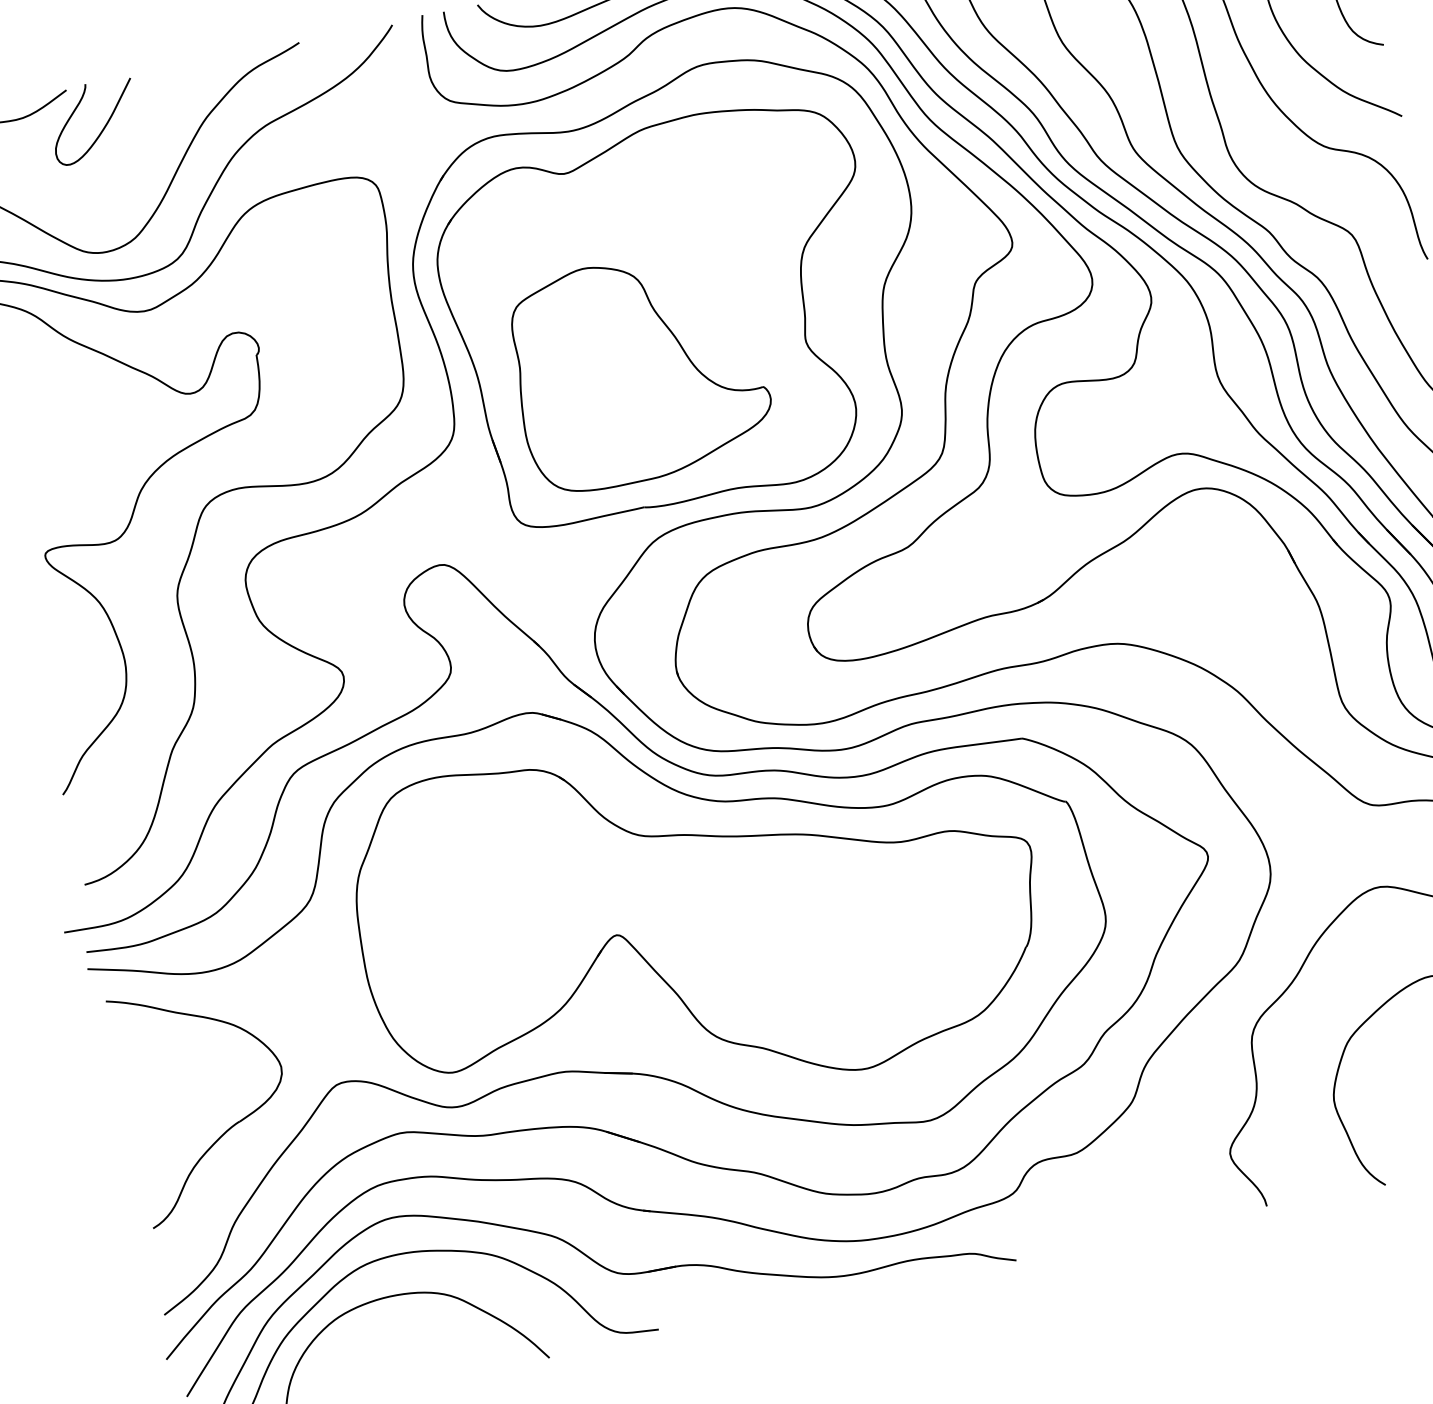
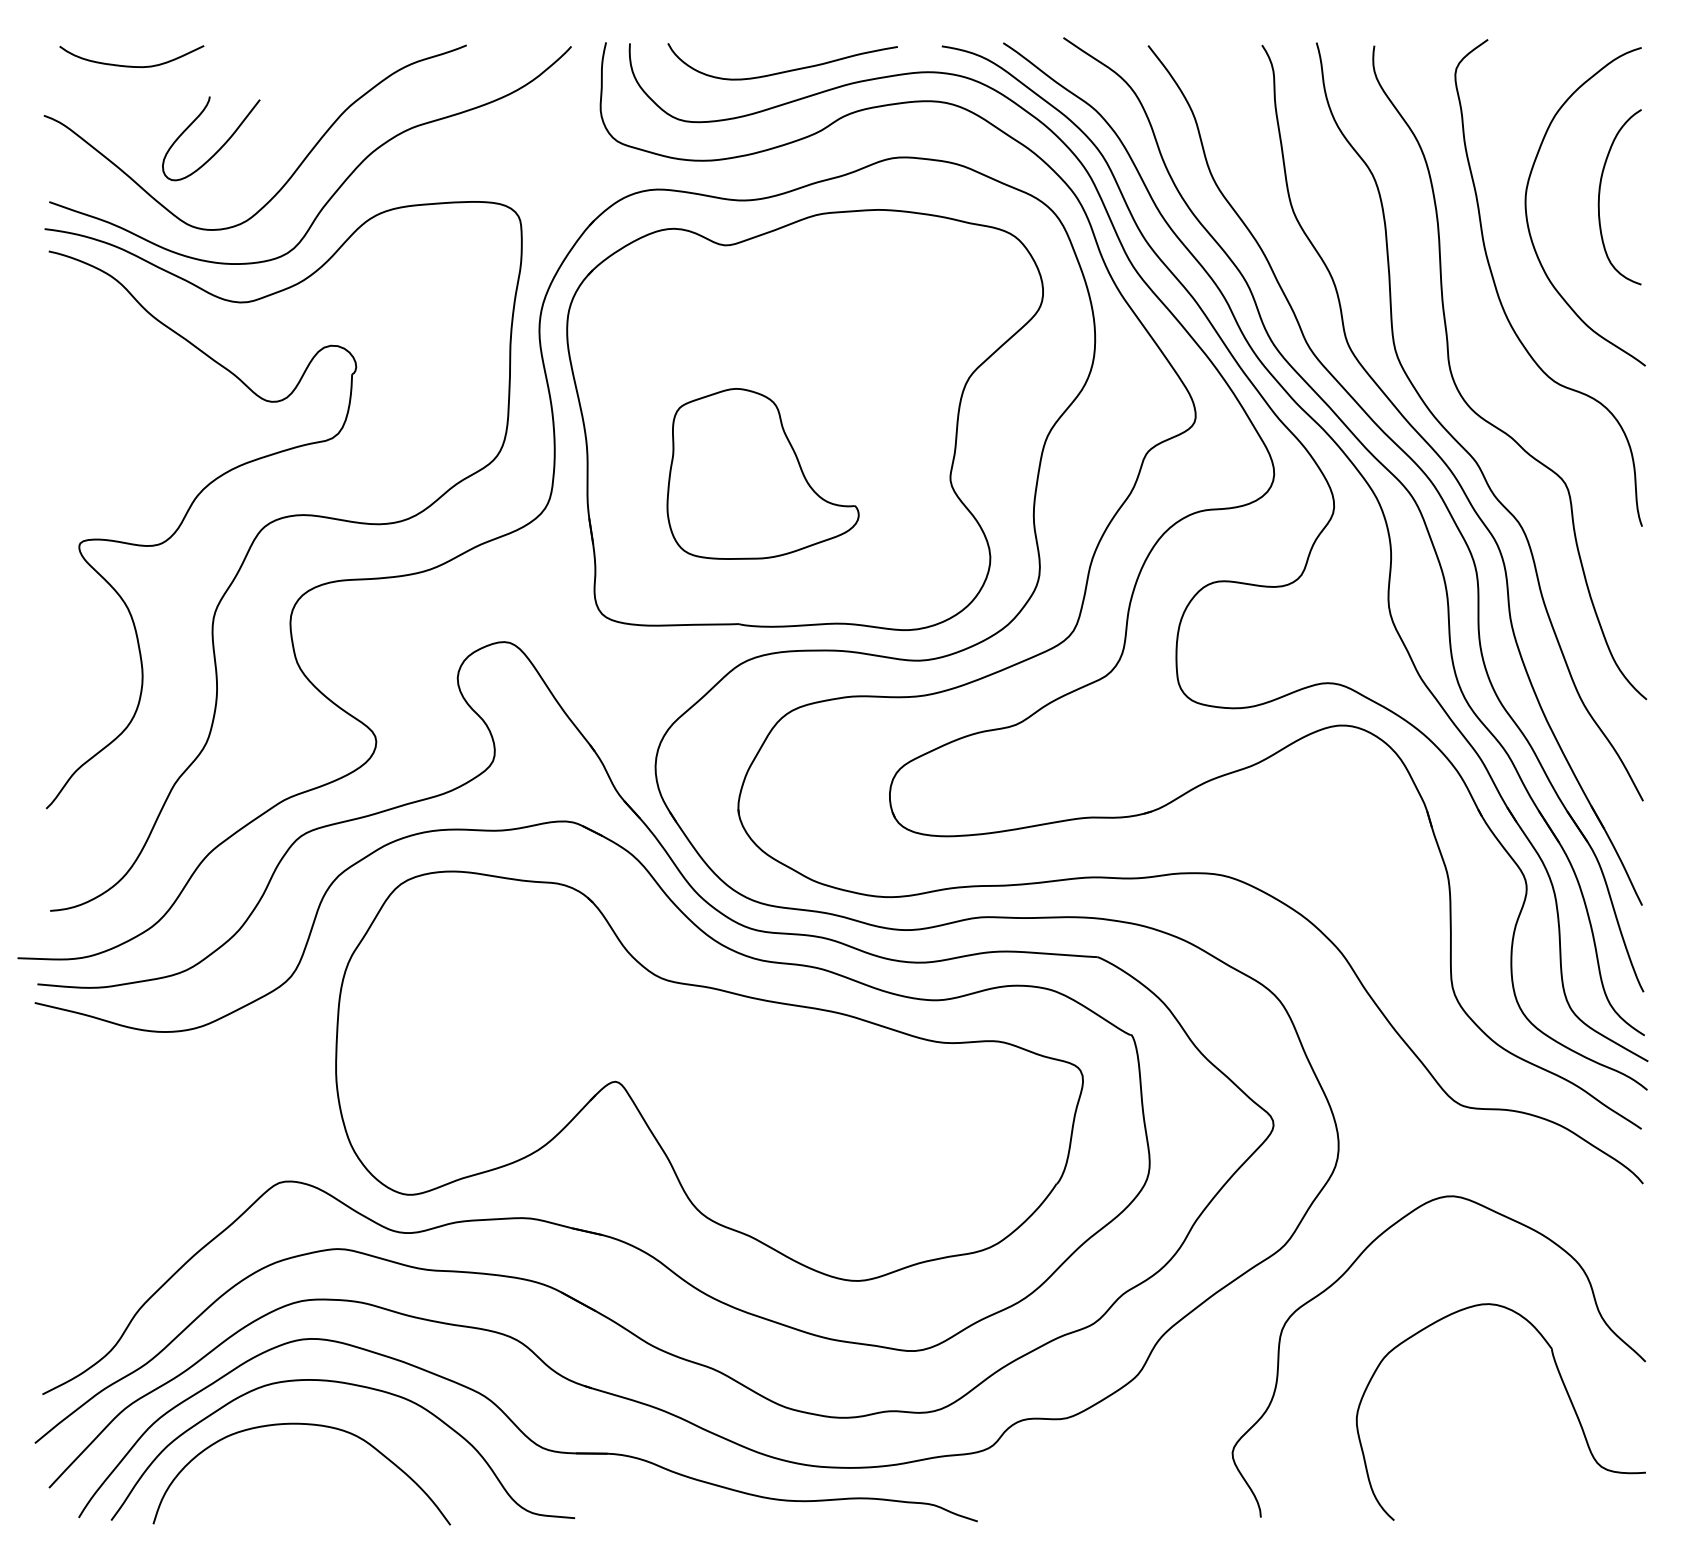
curve: (103, 127) -> (220, 147), moved
part: (638, 369) -> (762, 473), size x0.7
part: (229, 1127) -> (154, 1205), removed

